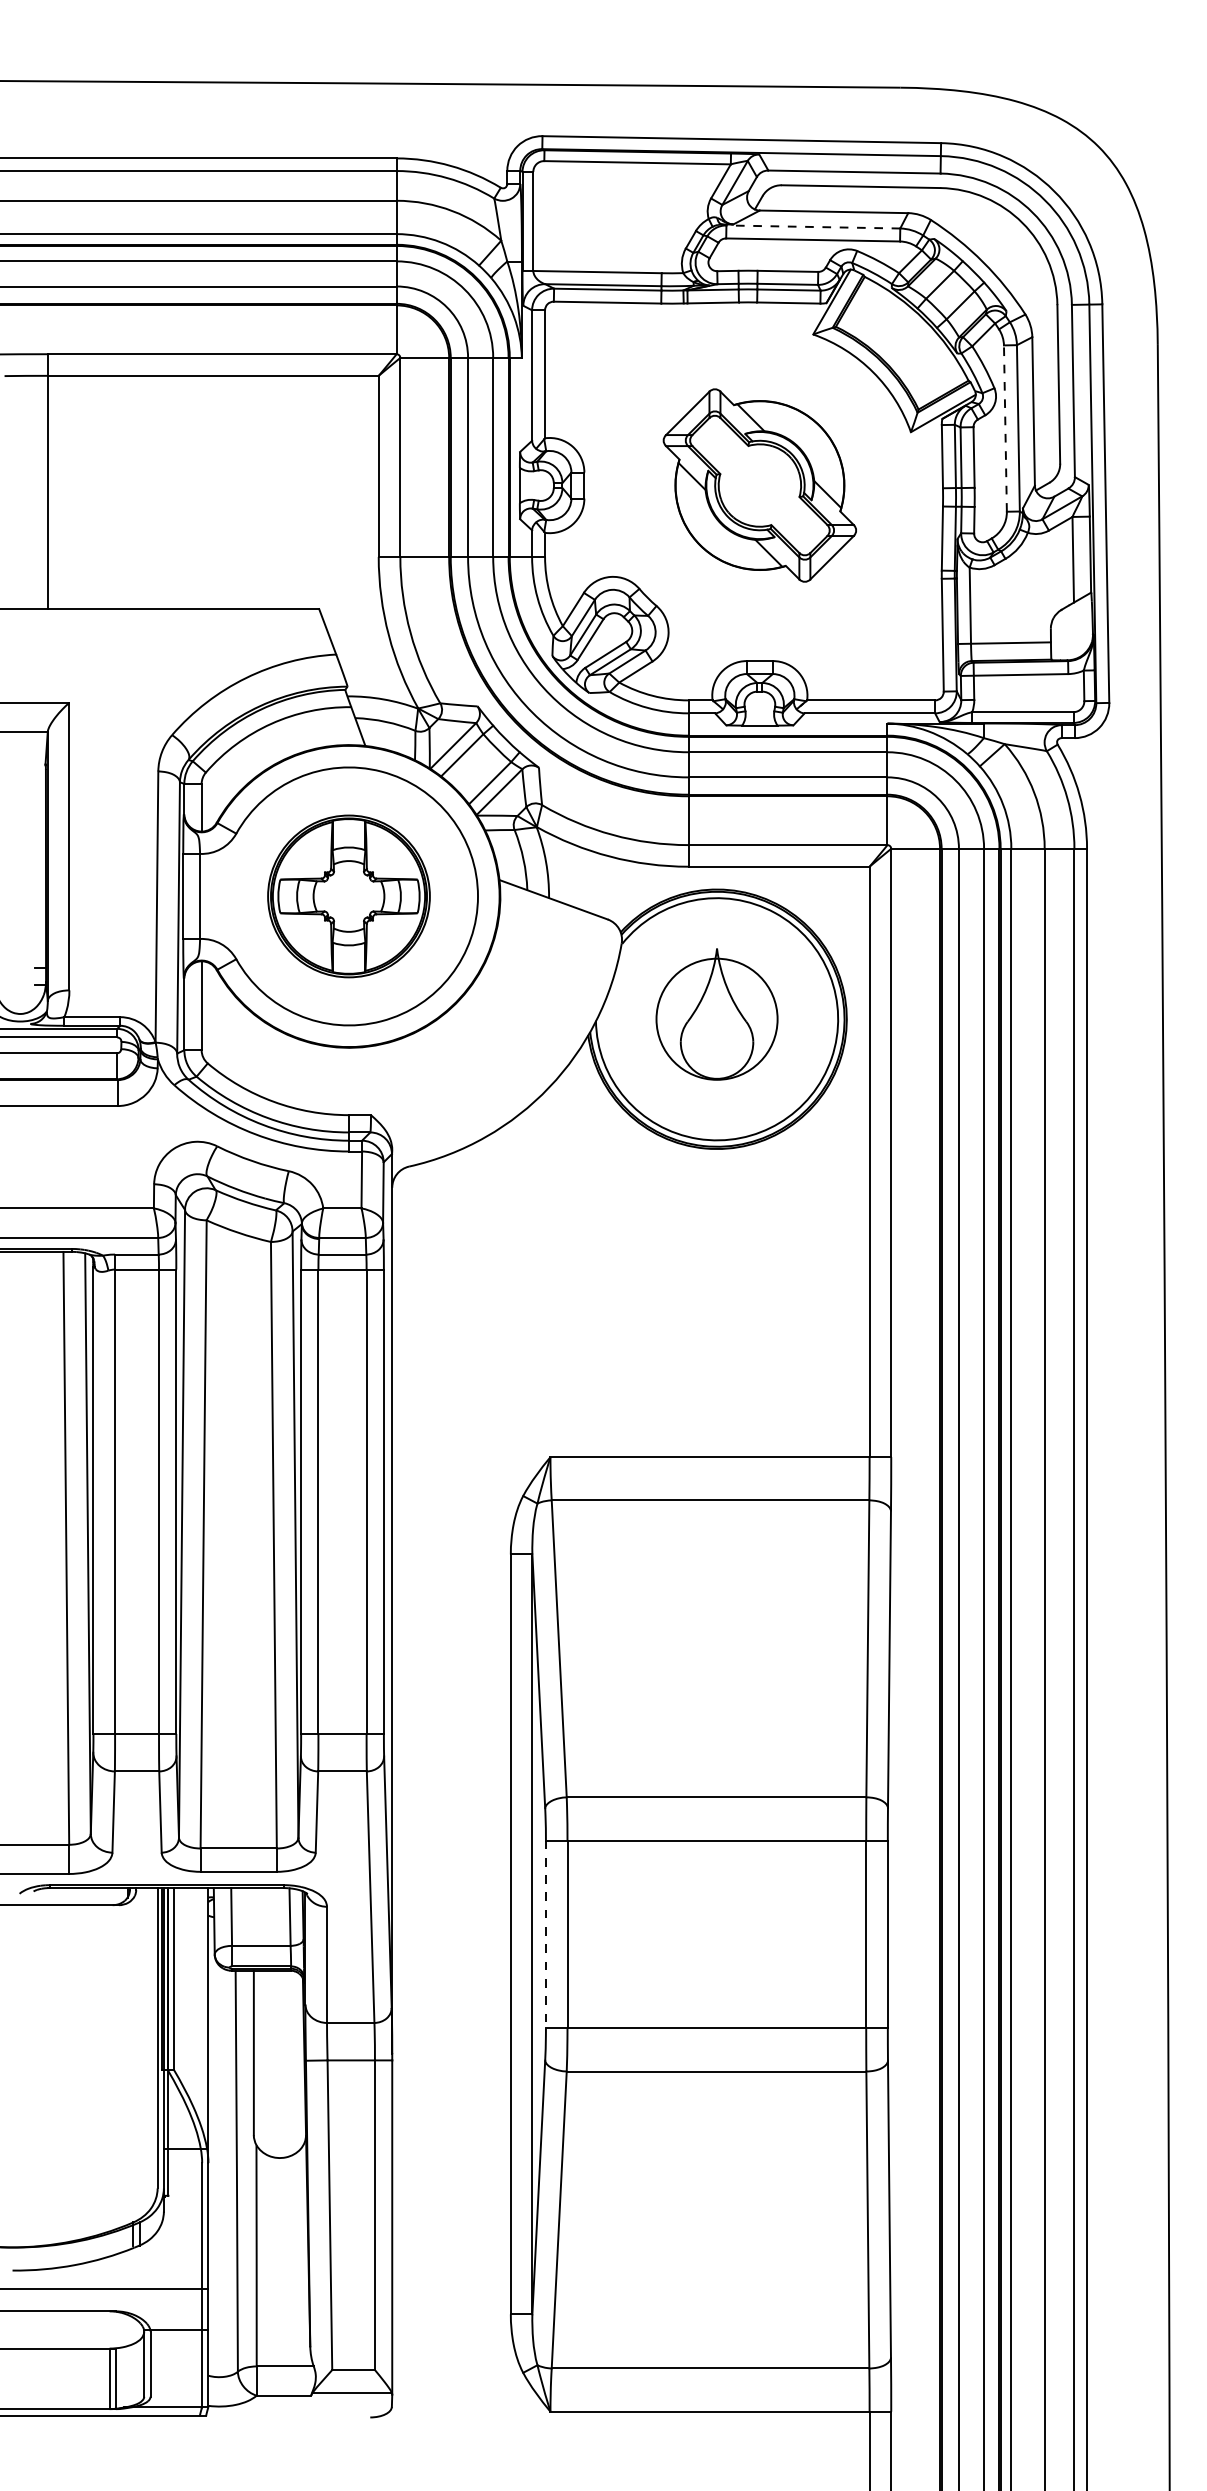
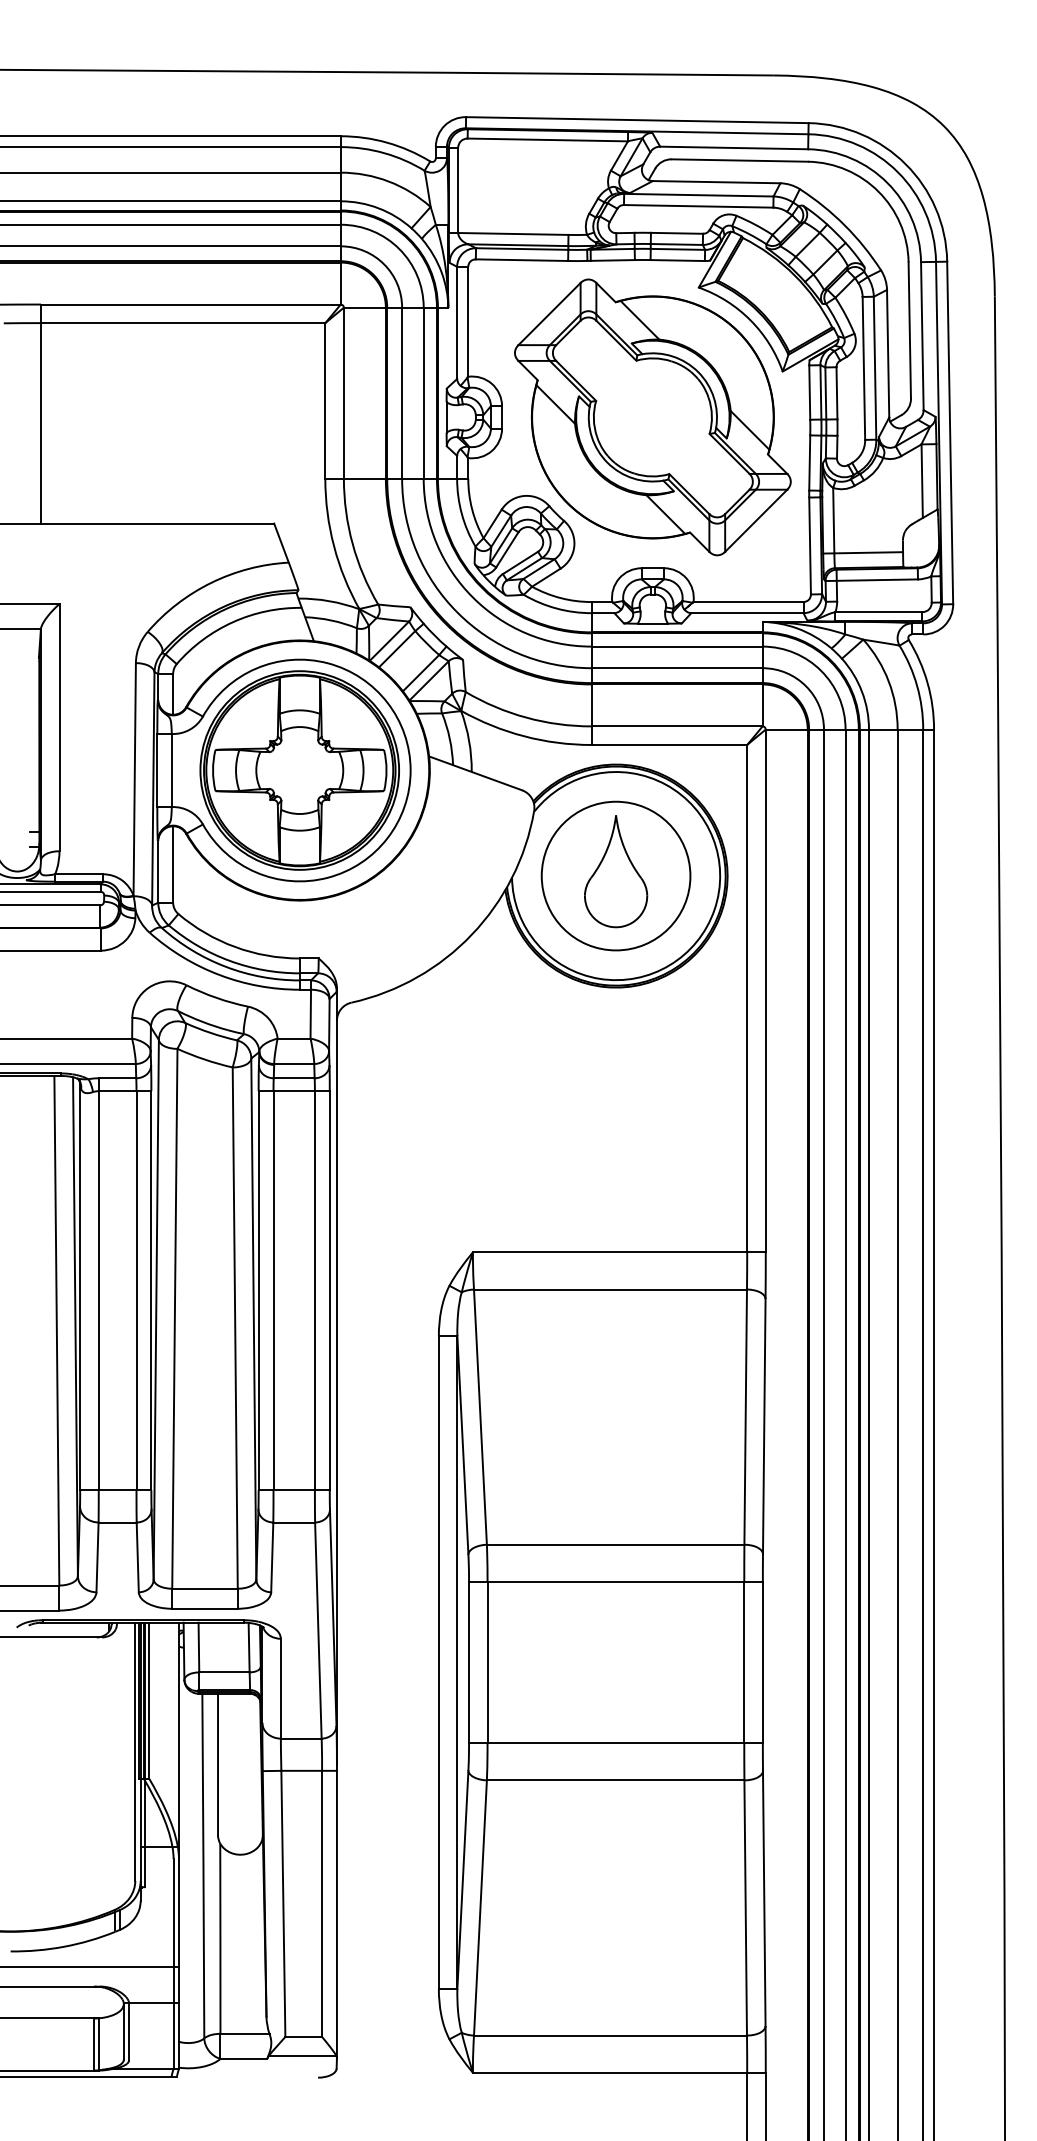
line: (813, 227) -> (698, 195), dashed -> solid
line: (1005, 428) -> (863, 368), dashed -> solid
part: (759, 485) -> (652, 417), size x1.67
part: (348, 896) -> (299, 770), size x1.43
circle: (716, 1018) -> (615, 875), size x1.43
line: (545, 1934) -> (468, 1662), dashed -> solid

